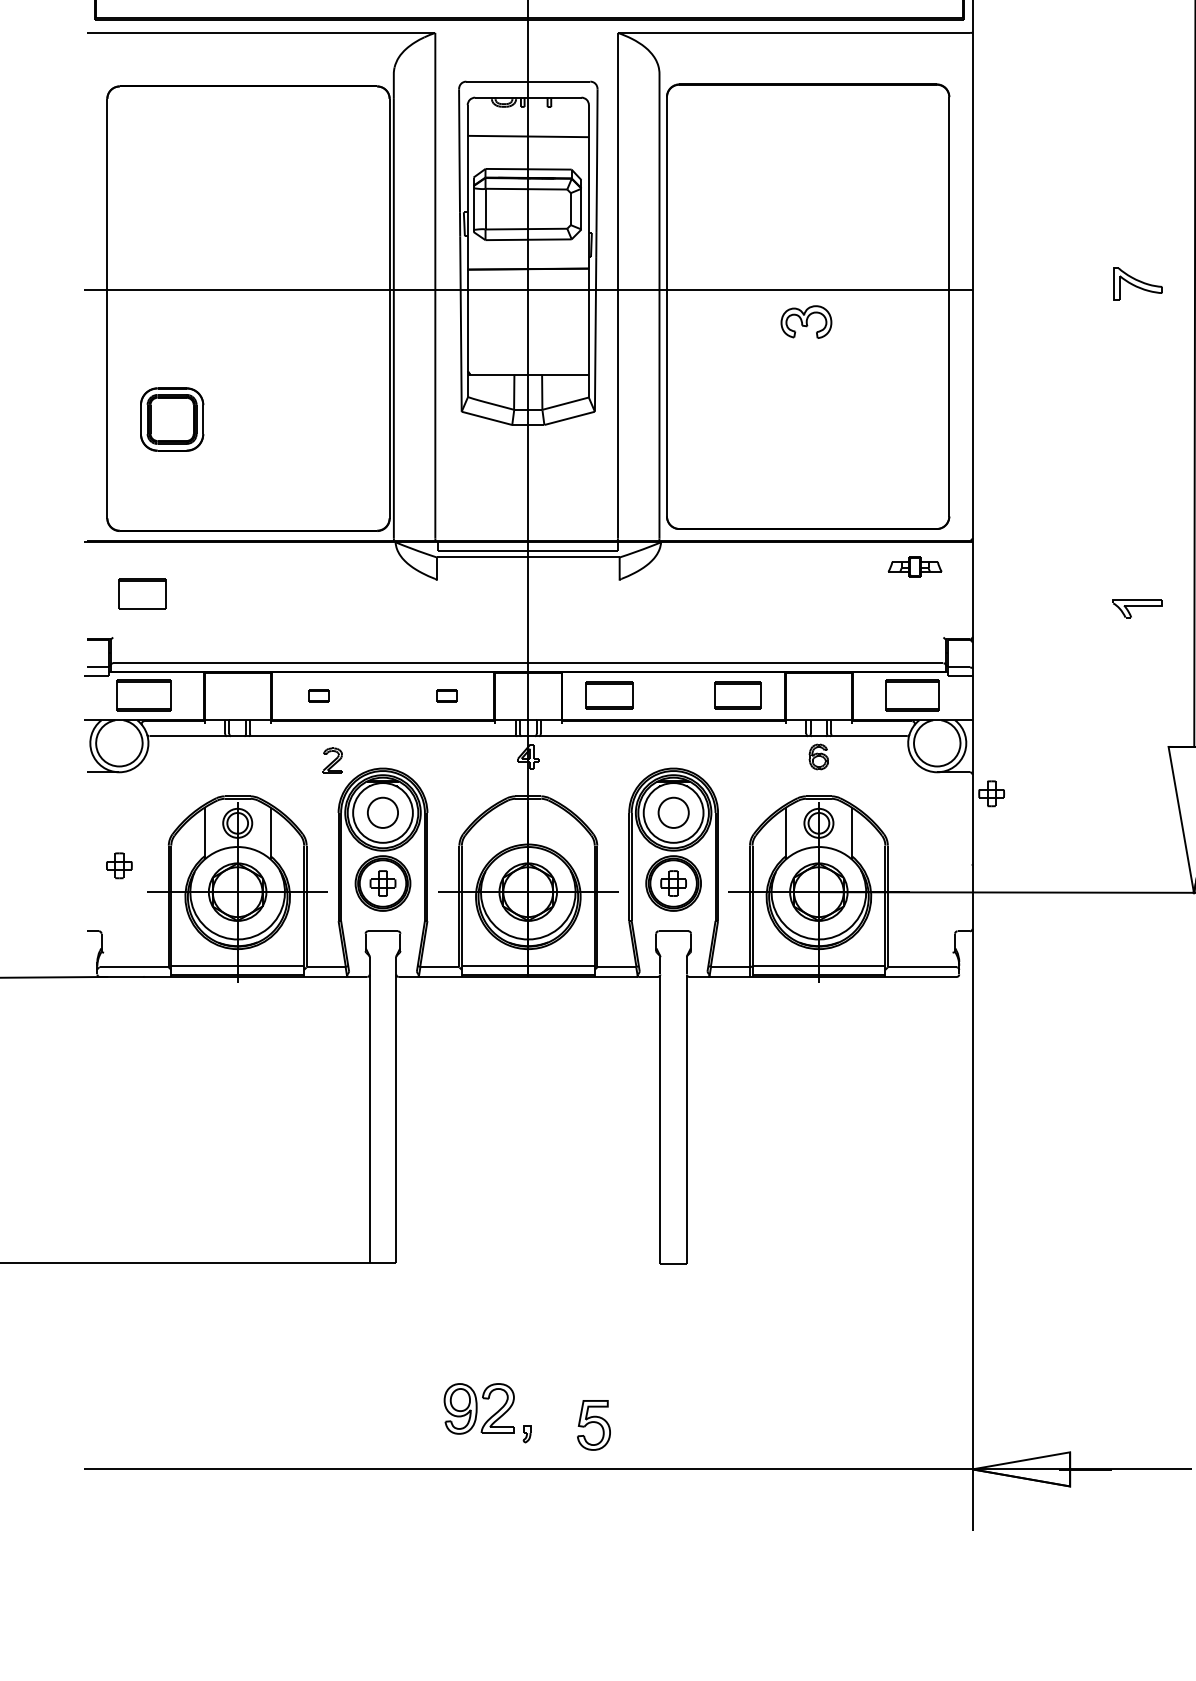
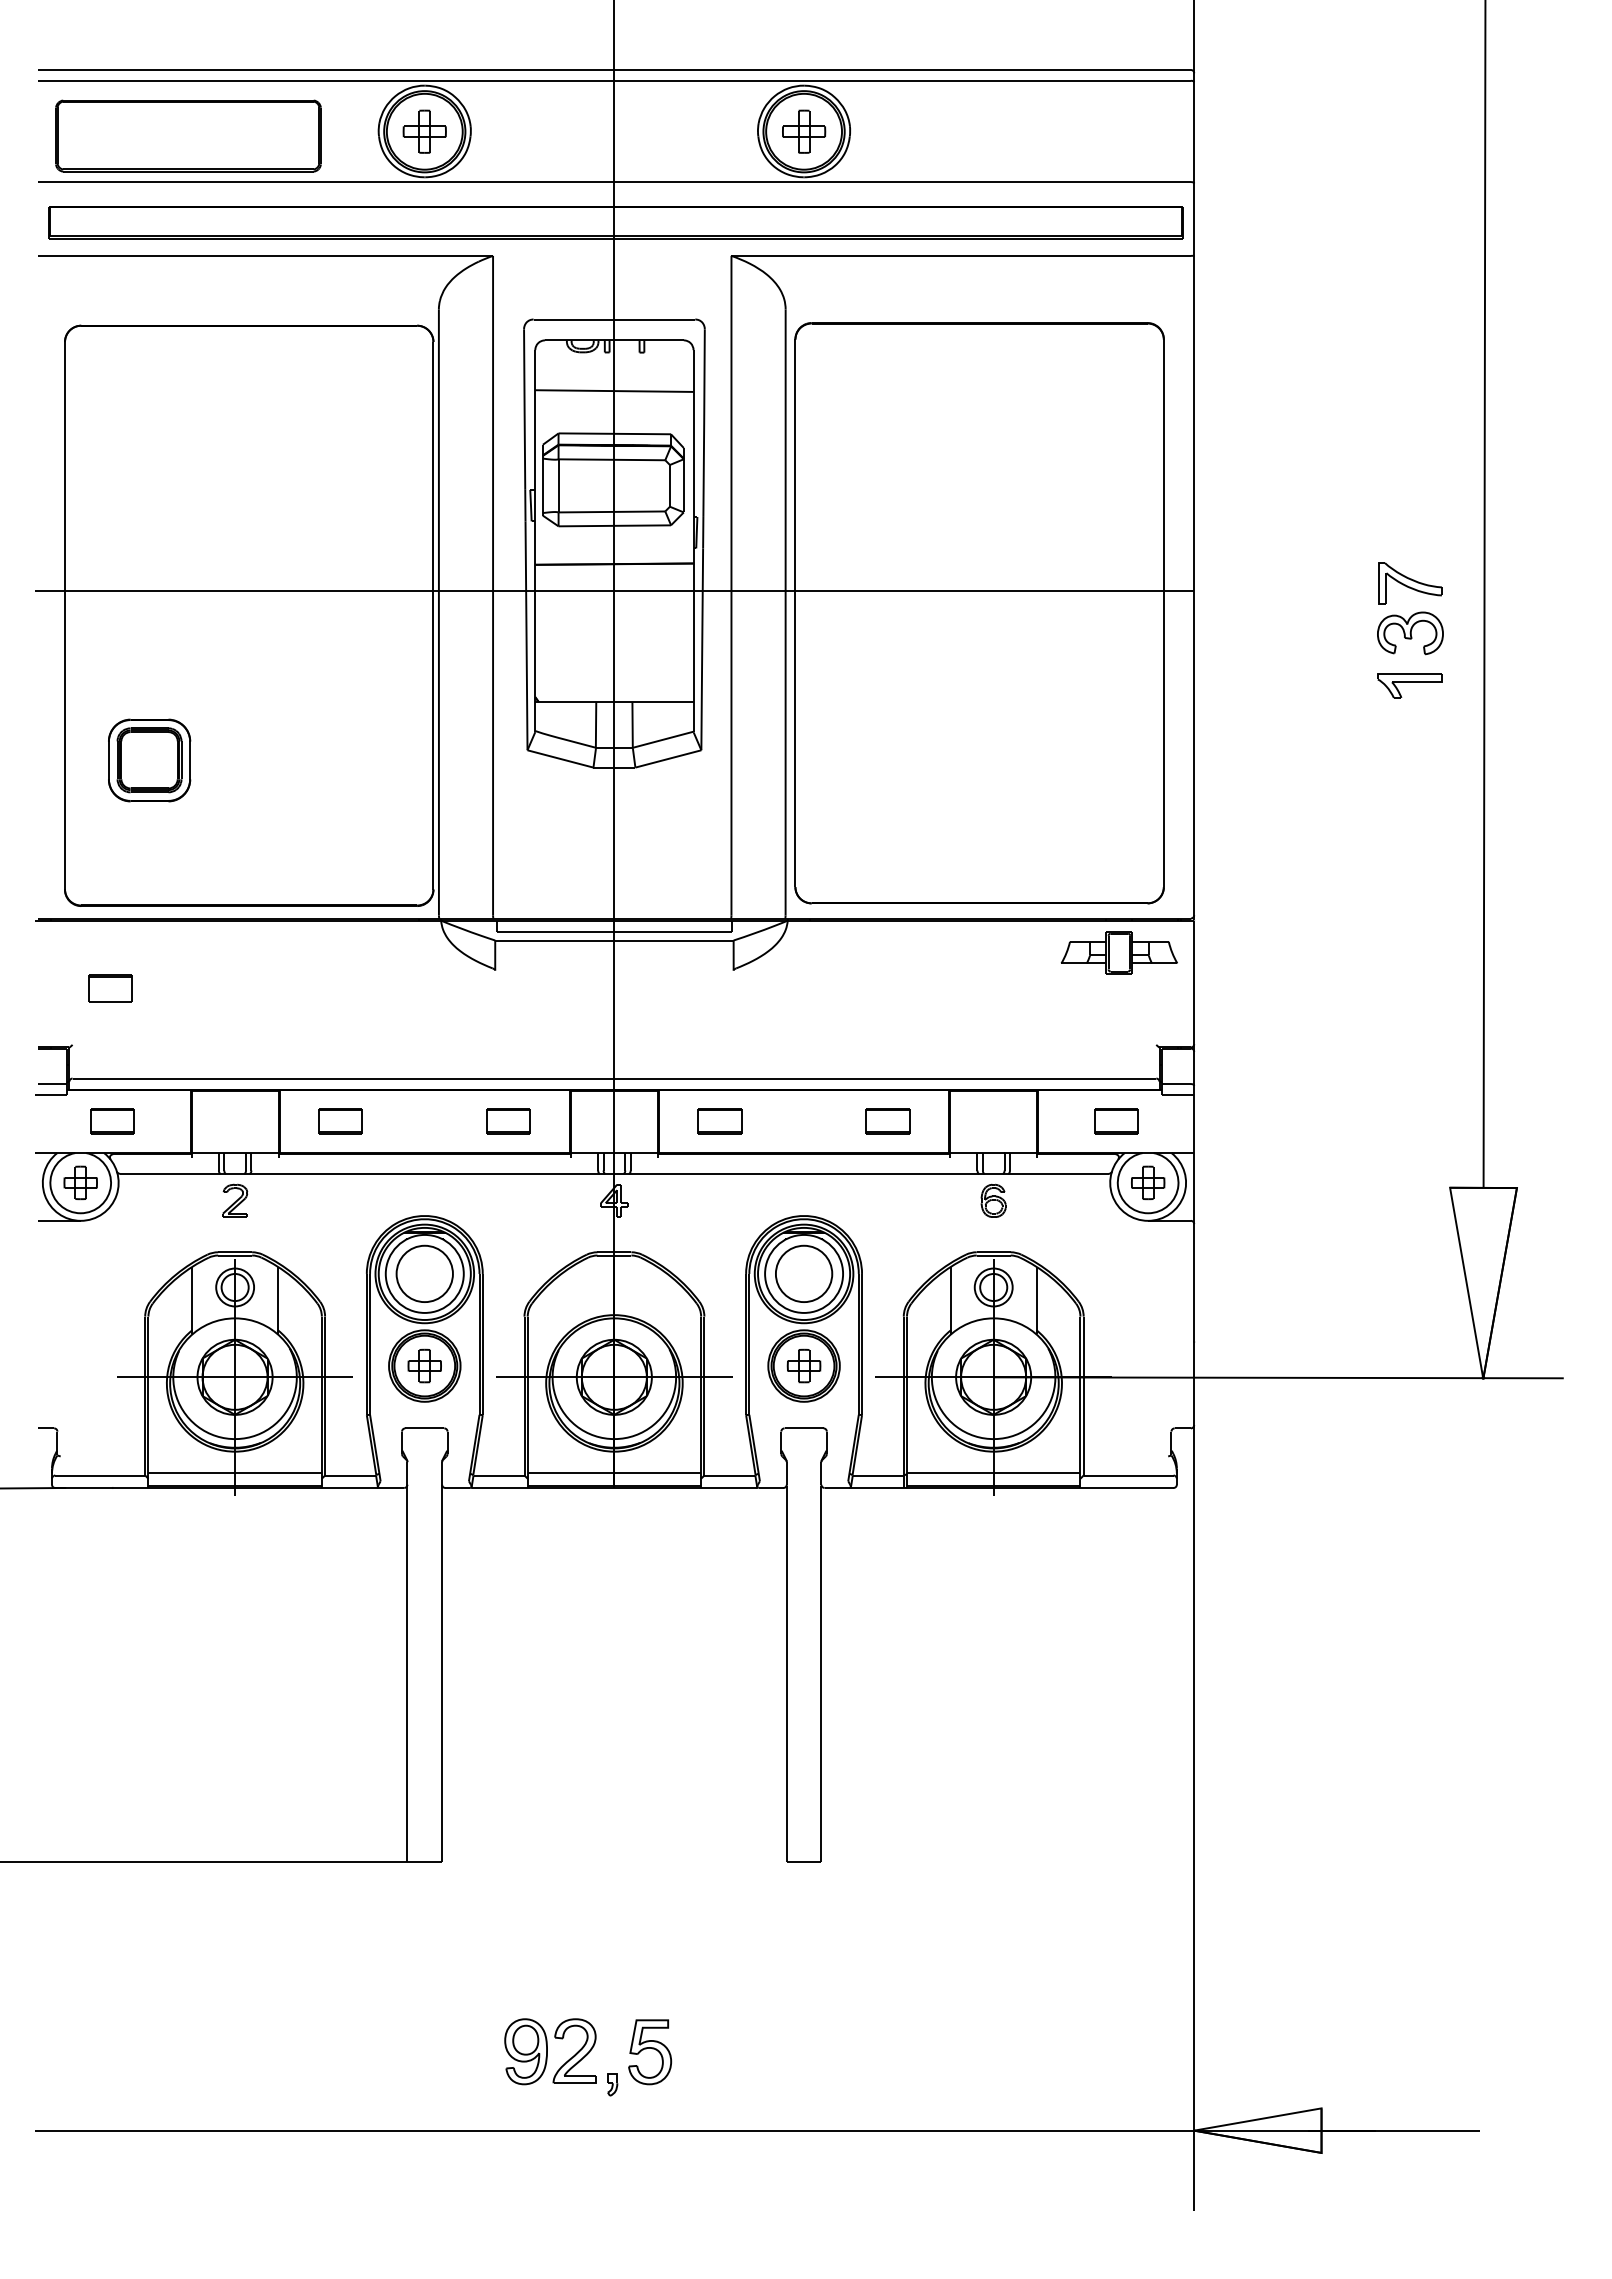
part: (806, 322) -> (1410, 633), moved
part: (914, 566) -> (1118, 952), size x1.67
part: (142, 594) -> (110, 988), size x0.71
part: (1137, 608) -> (1409, 685), moved
part: (143, 696) -> (112, 1121), size x0.62
part: (318, 696) -> (340, 1121), size x1.67
part: (447, 696) -> (508, 1121), size x1.67
part: (608, 696) -> (719, 1121), size x0.71
part: (737, 696) -> (887, 1121), size x0.71
part: (913, 696) -> (1116, 1121), size x0.62
part: (332, 760) -> (235, 1200), moved
part: (991, 793) -> (1148, 1182), moved
part: (382, 812) -> (424, 1273), size x1.43
part: (673, 812) -> (804, 1273), size x1.43
part: (119, 865) -> (80, 1182), moved
part: (594, 1425) -> (650, 2052), moved

